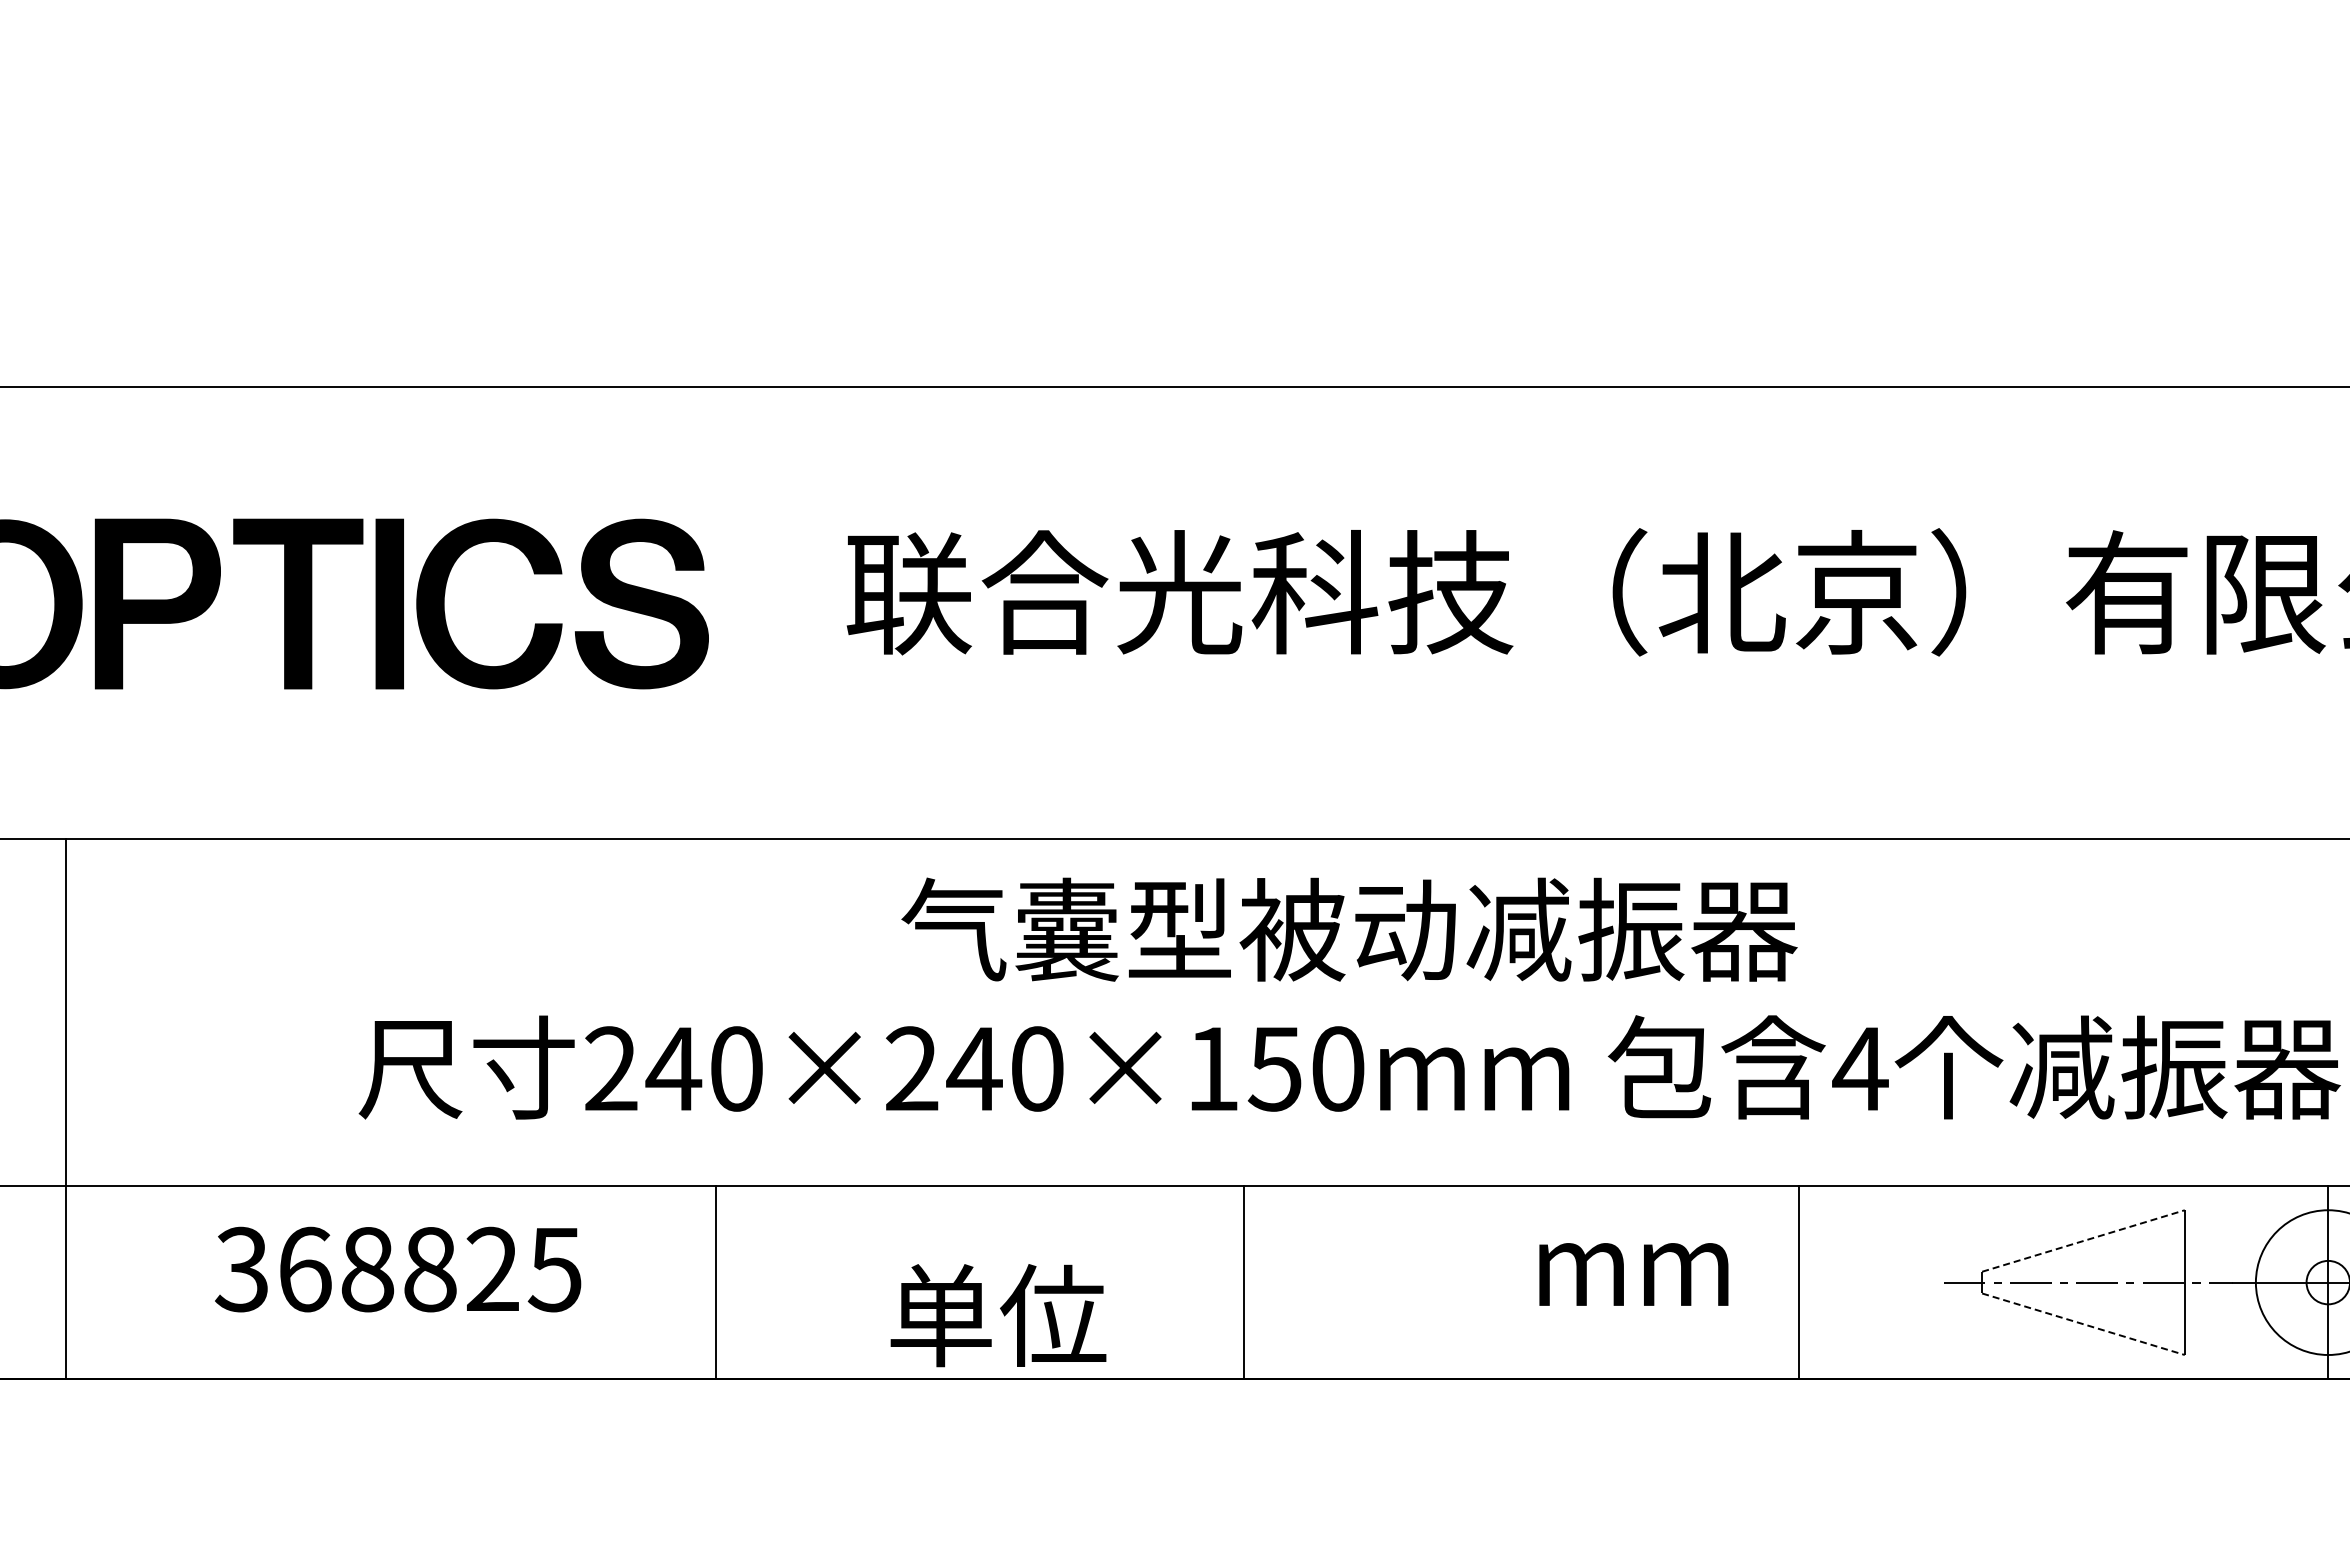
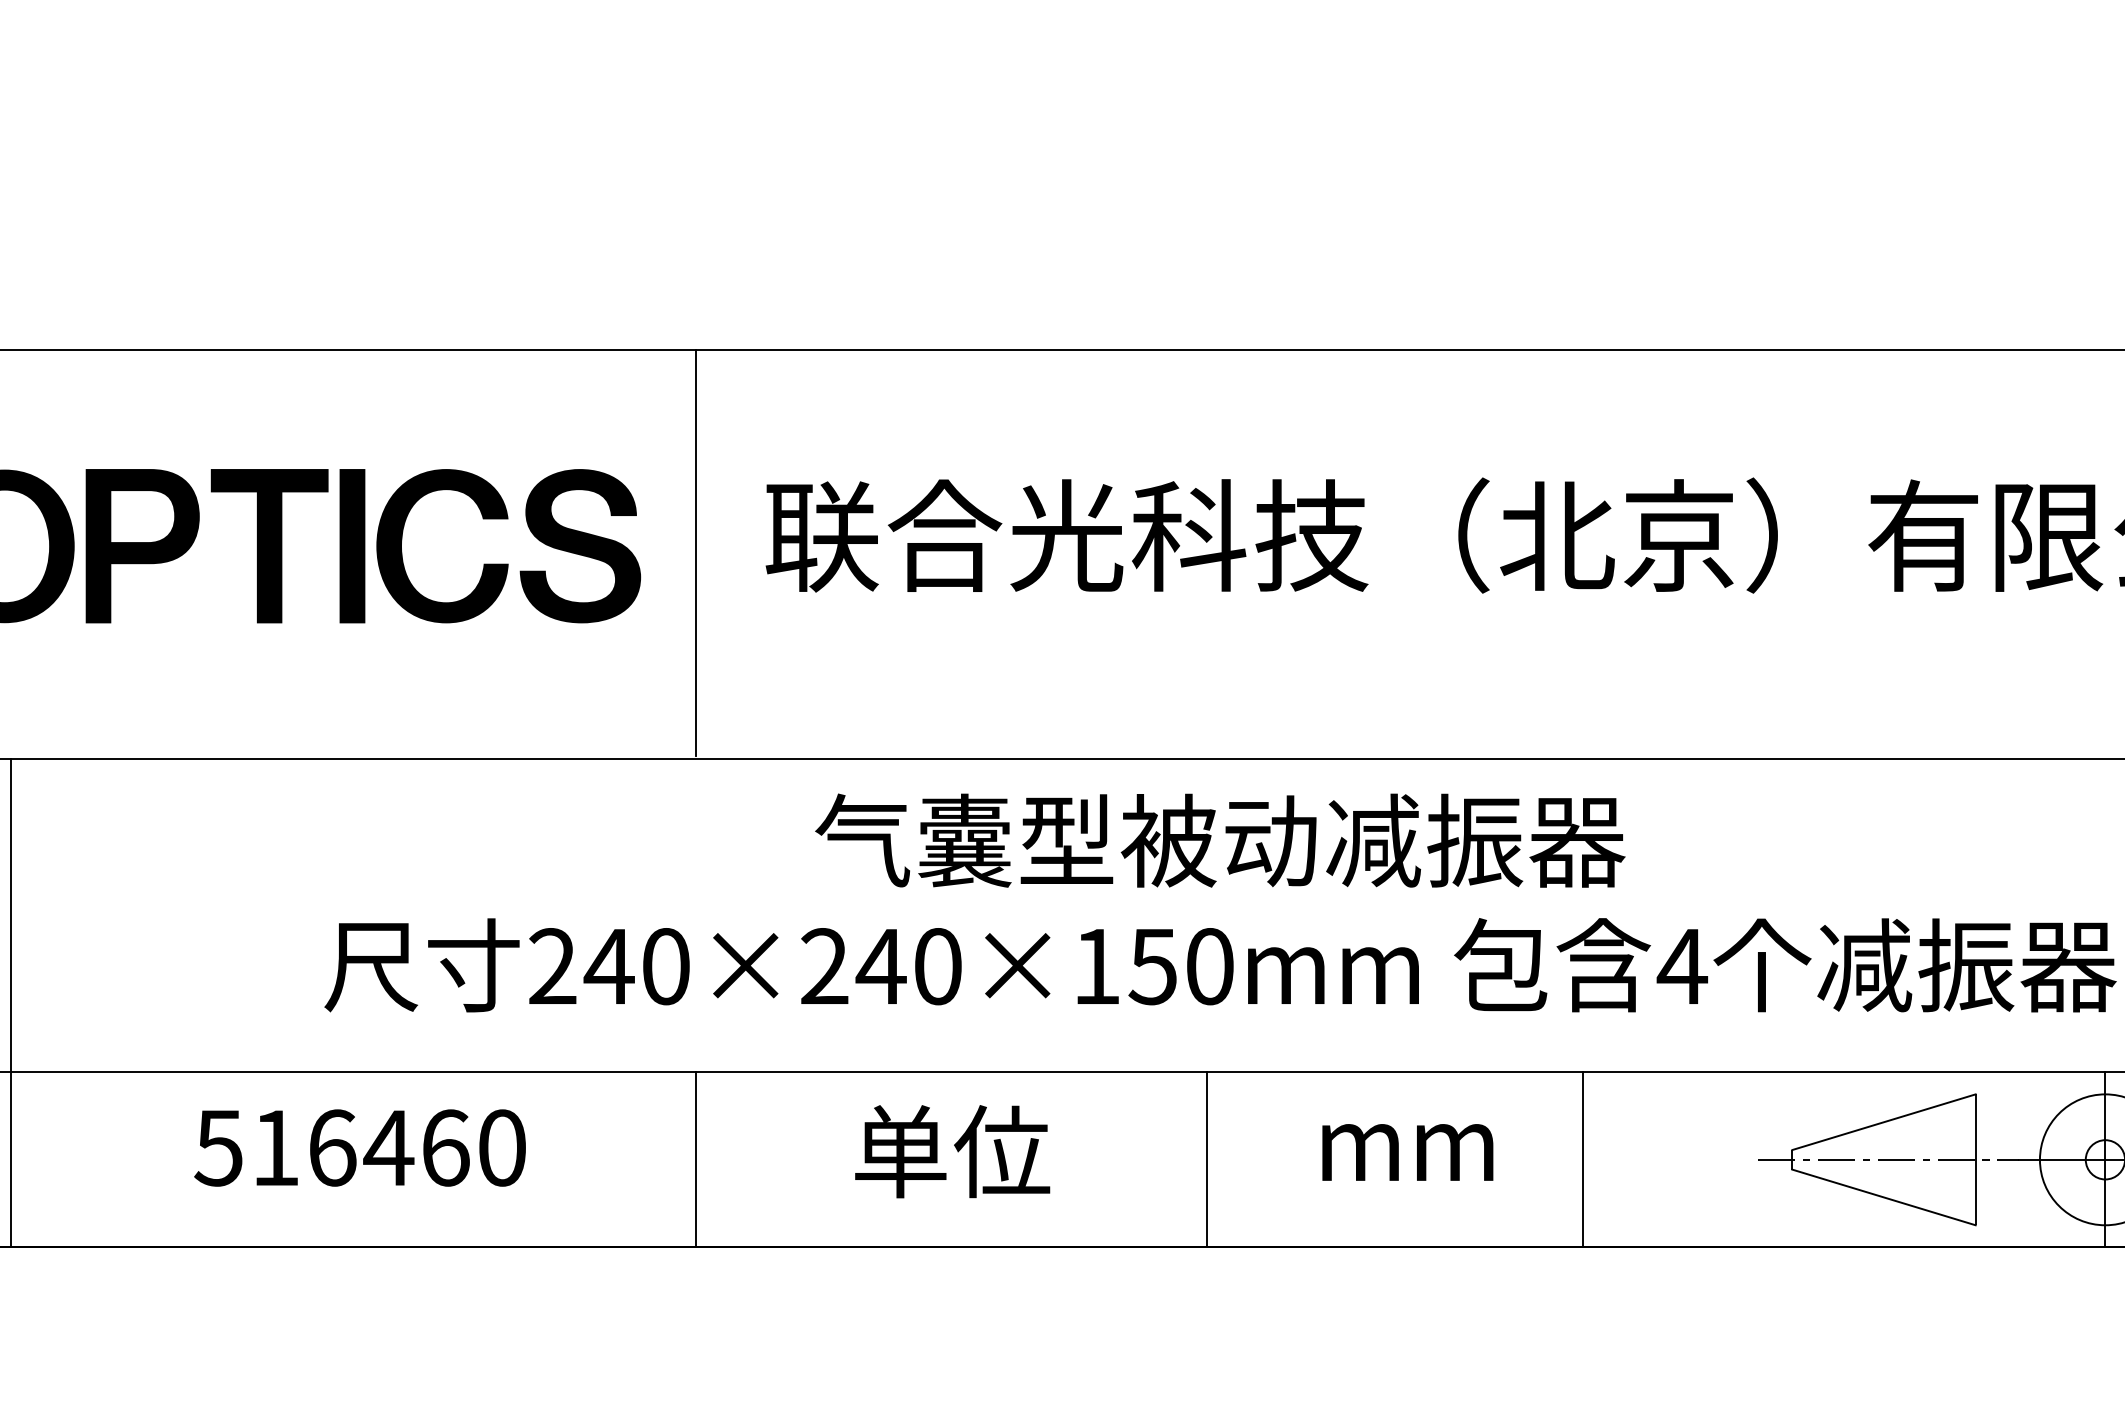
line: (769, 610) -> (695, 552), added
line: (66, 1108) -> (11, 1002), moved
line: (2083, 1241) -> (1884, 1122), dashed -> solid
text: (397, 1269) -> (359, 1147), 368825 -> 516460
text: (1633, 1274) -> (1407, 1152), moved
line: (716, 1282) -> (695, 1159), moved
line: (1244, 1282) -> (1207, 1159), moved
line: (1798, 1282) -> (1582, 1159), moved
text: (998, 1315) -> (952, 1151), moved
line: (2083, 1324) -> (1884, 1197), dashed -> solid

